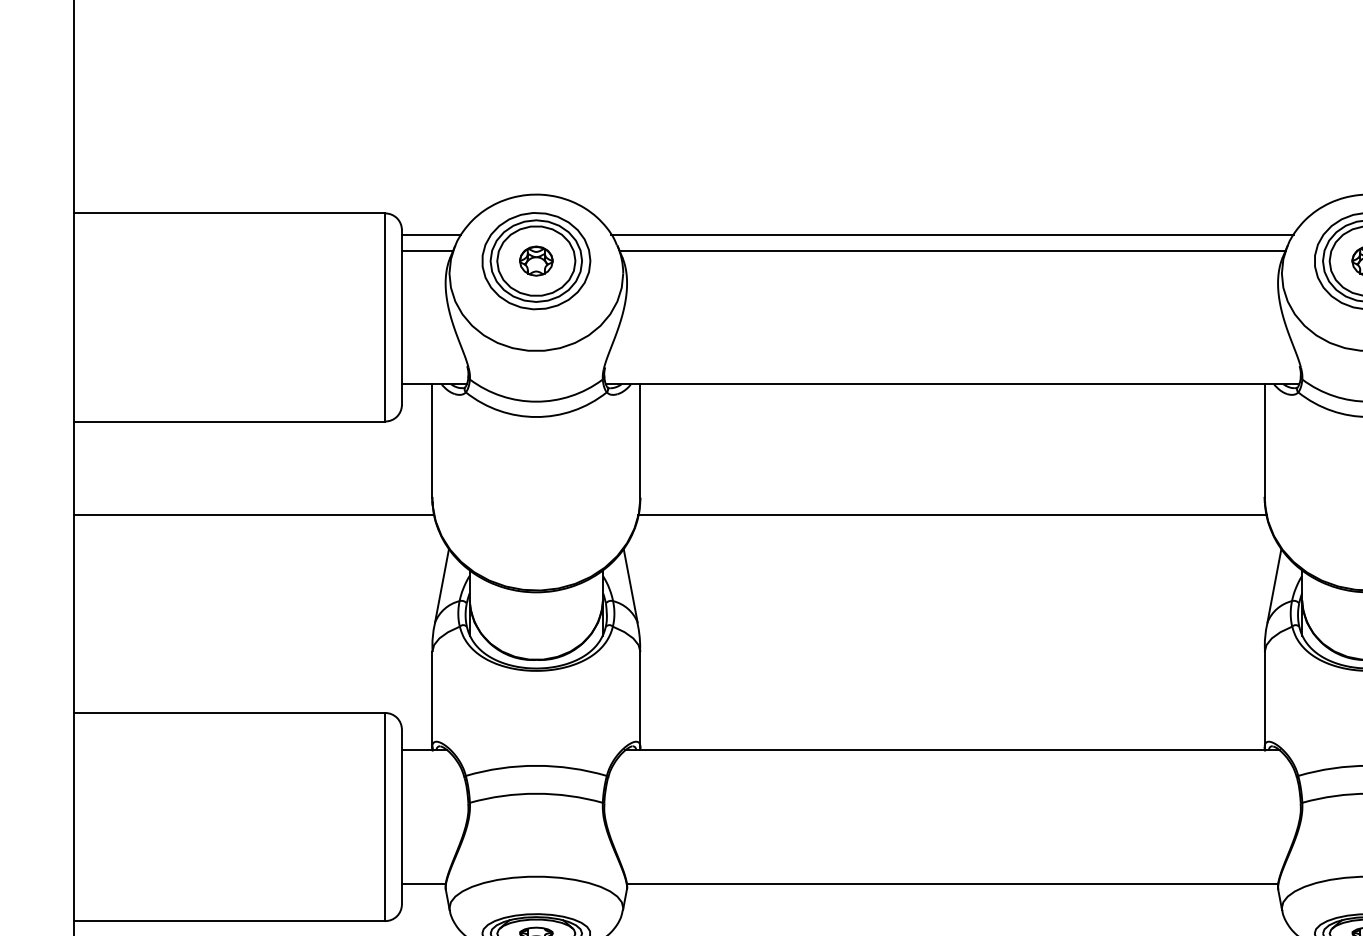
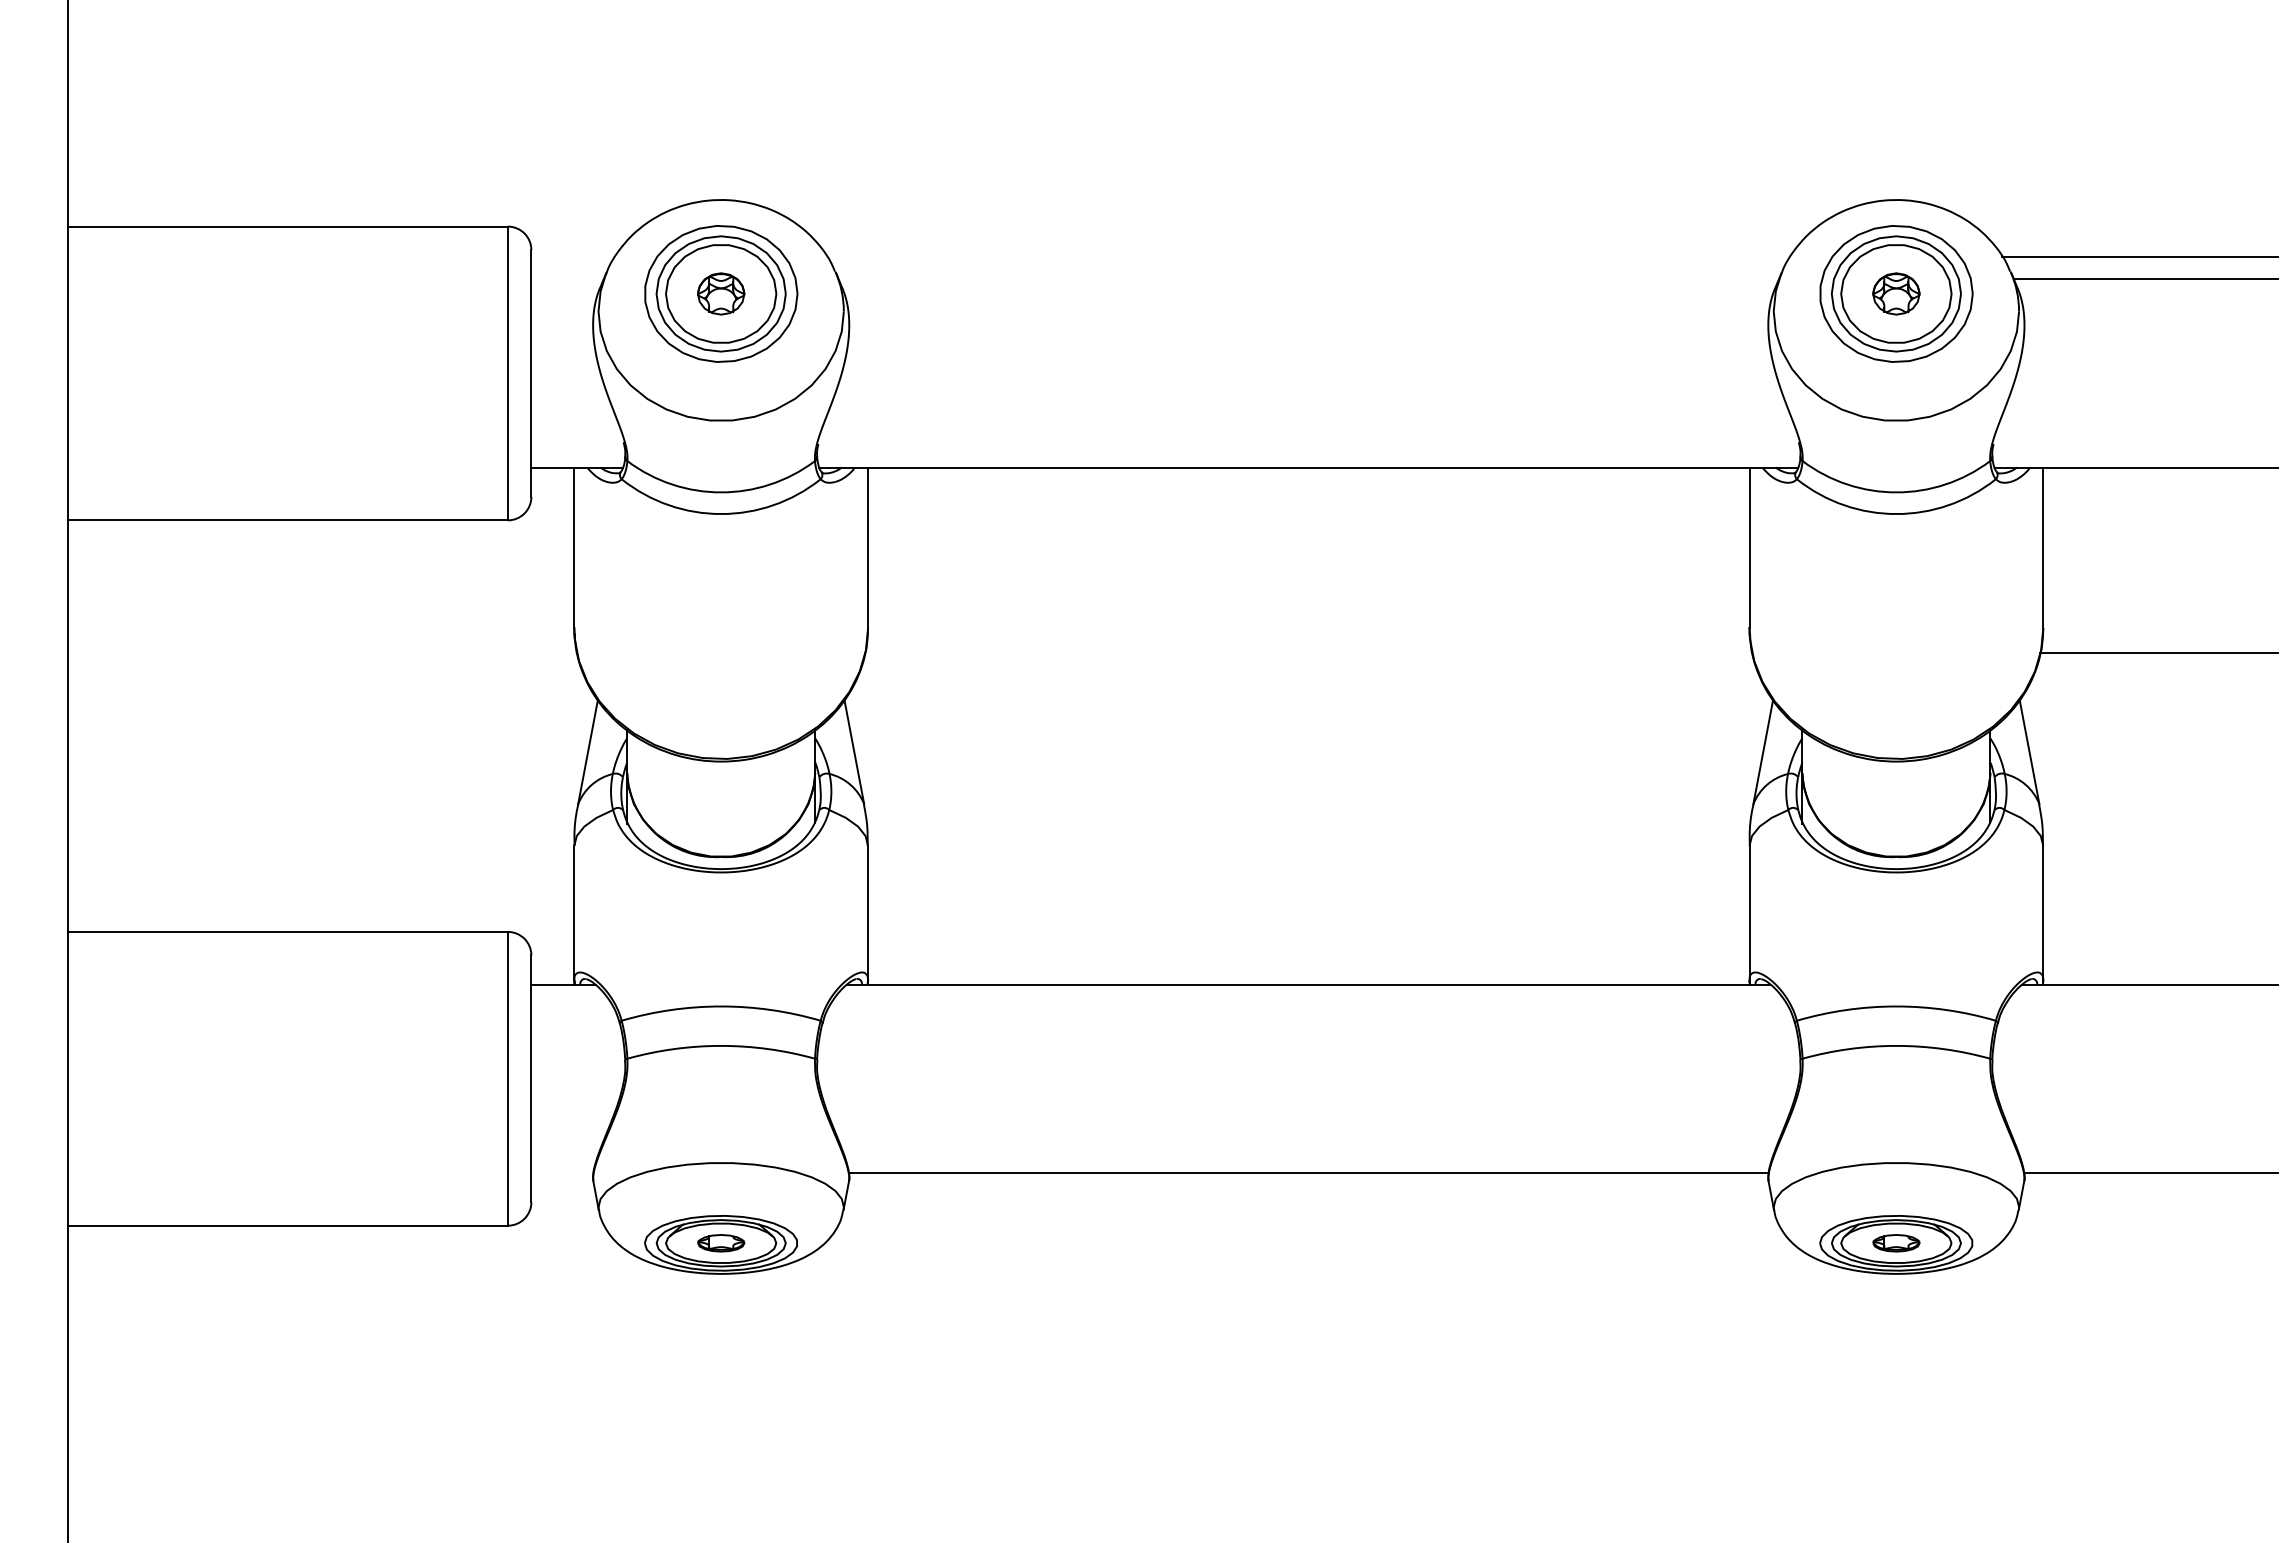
line: (431, 234) -> (573, 256), removed
line: (952, 234) -> (1308, 256), removed
line: (427, 250) -> (567, 279), removed
line: (952, 250) -> (1308, 279), removed
line: (253, 515) -> (322, 652), removed
line: (952, 515) -> (1308, 652), removed
line: (423, 883) -> (562, 1172), removed

